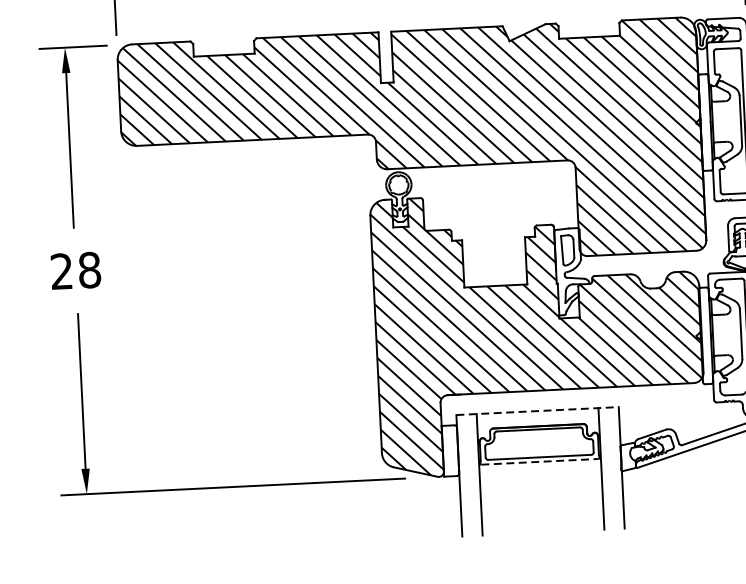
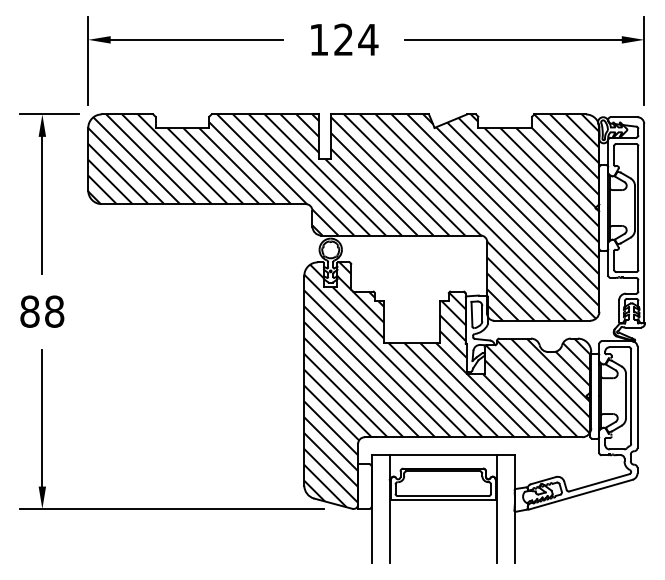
text: (61, 271) -> (29, 311), 28 -> 88
line: (537, 411) -> (443, 455), dashed -> solid
line: (540, 462) -> (443, 500), dashed -> solid

